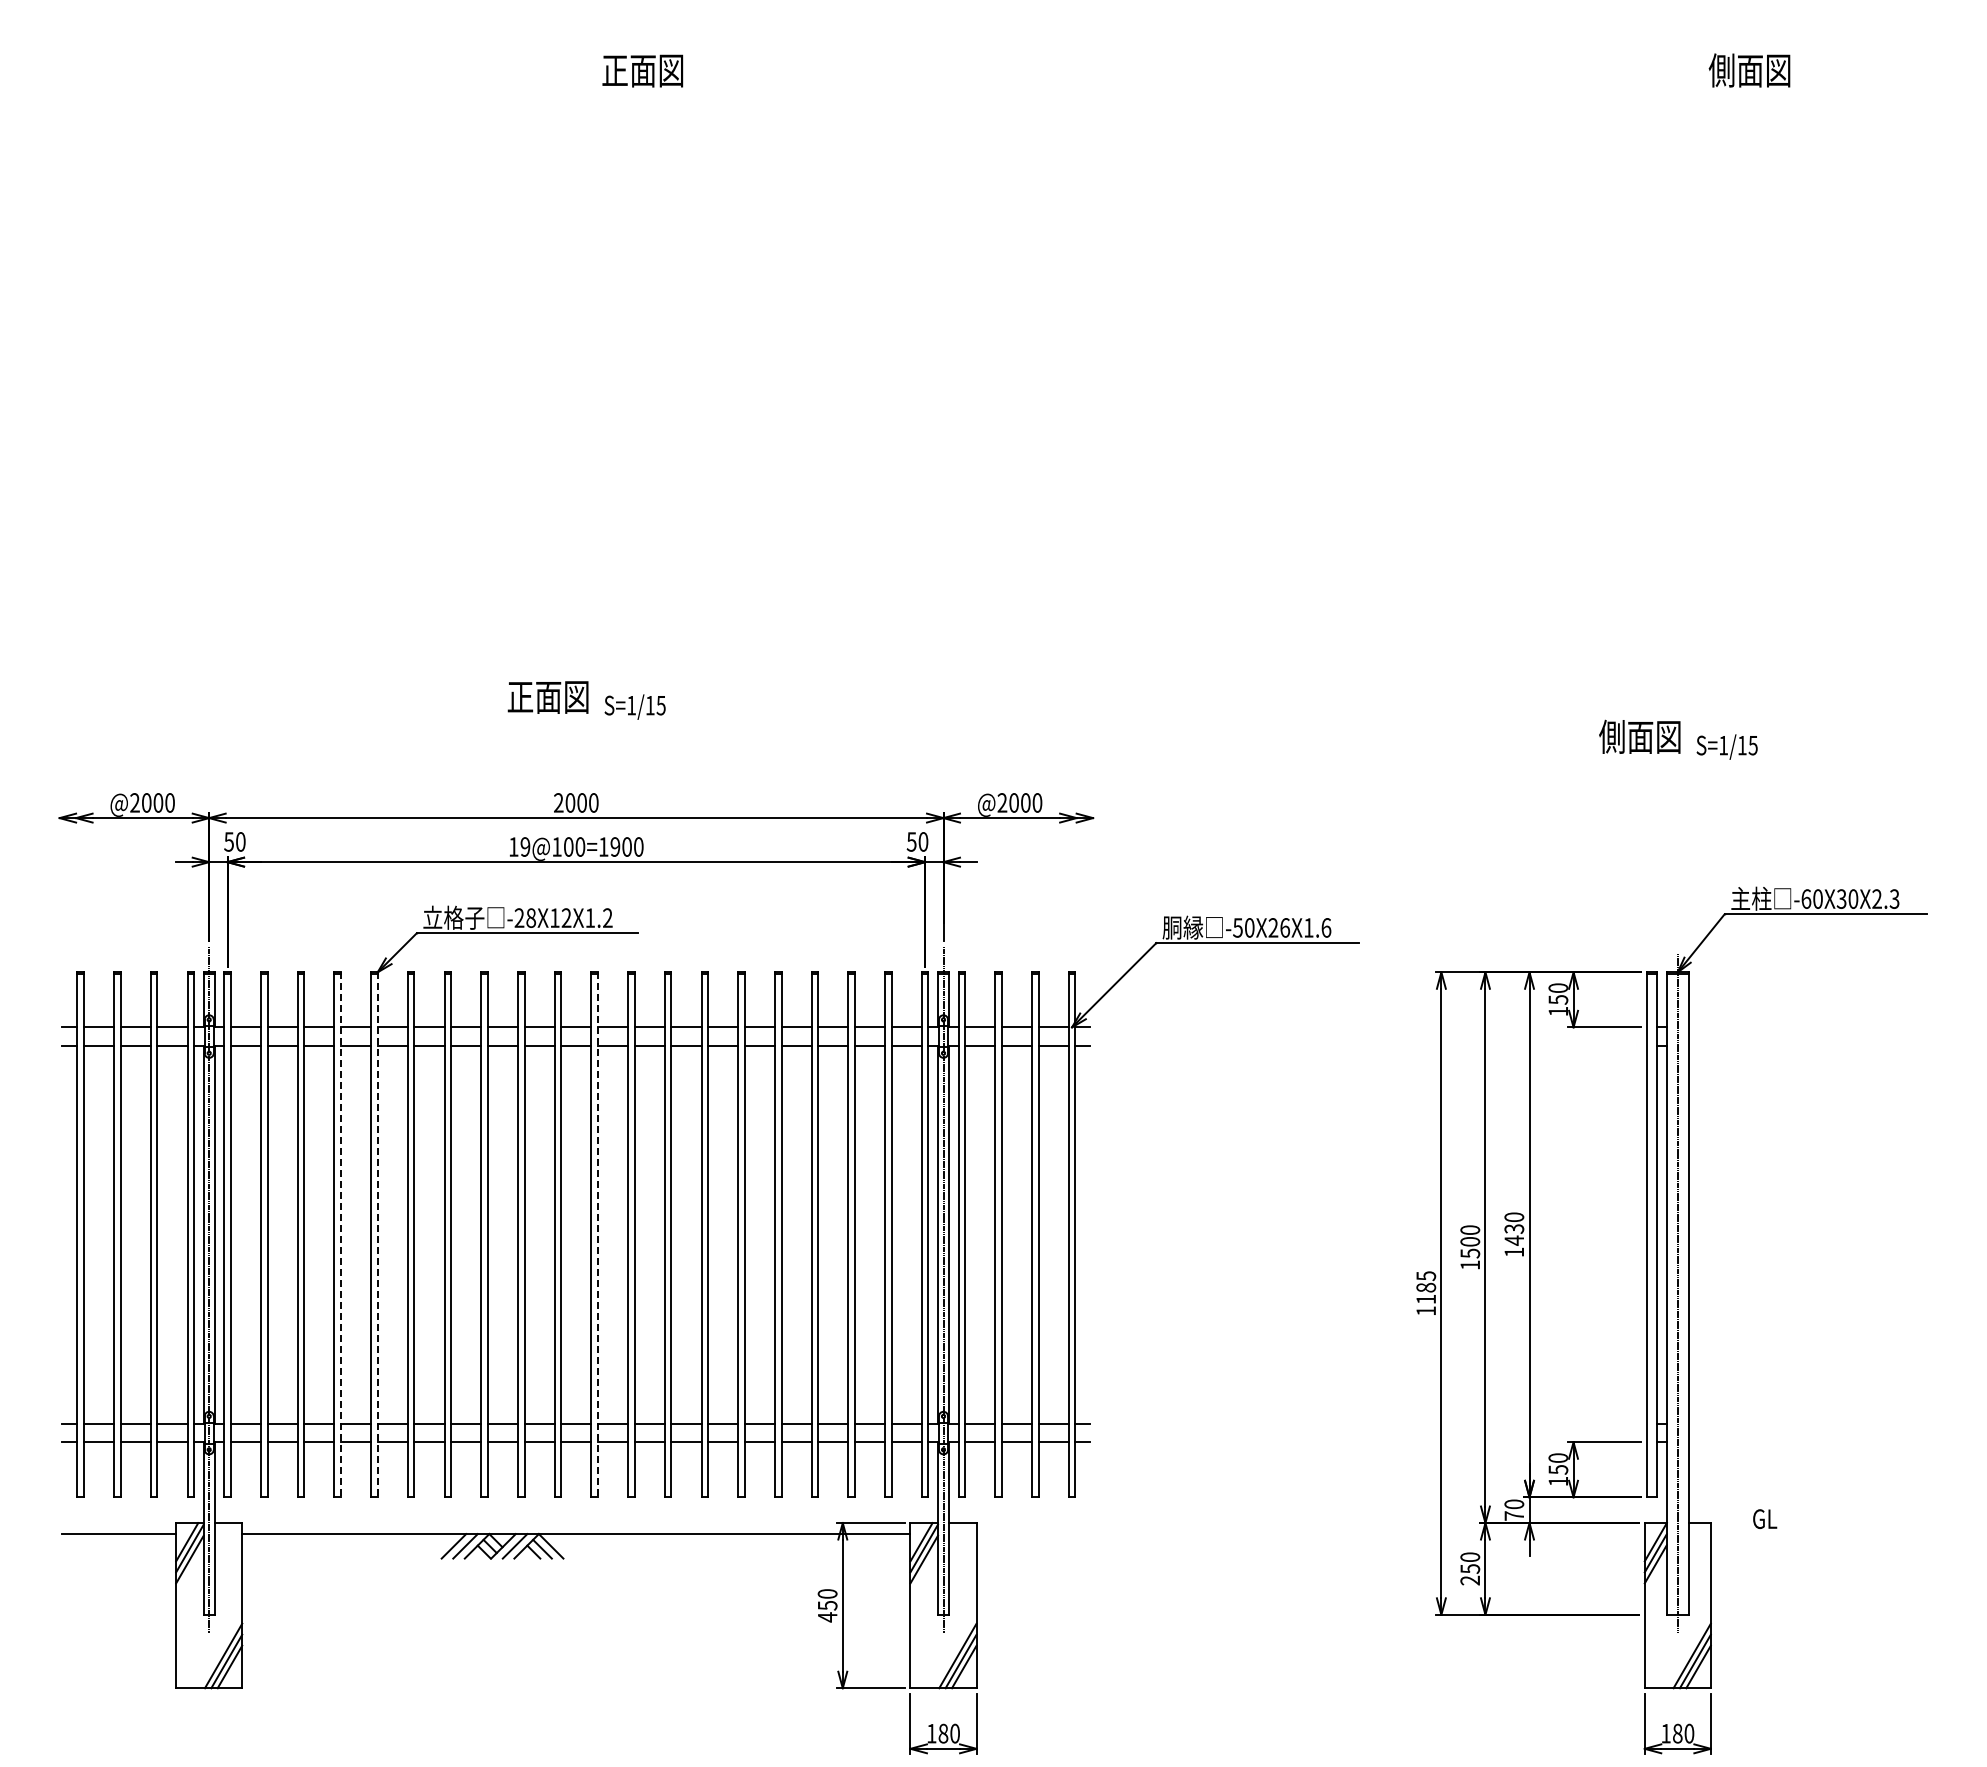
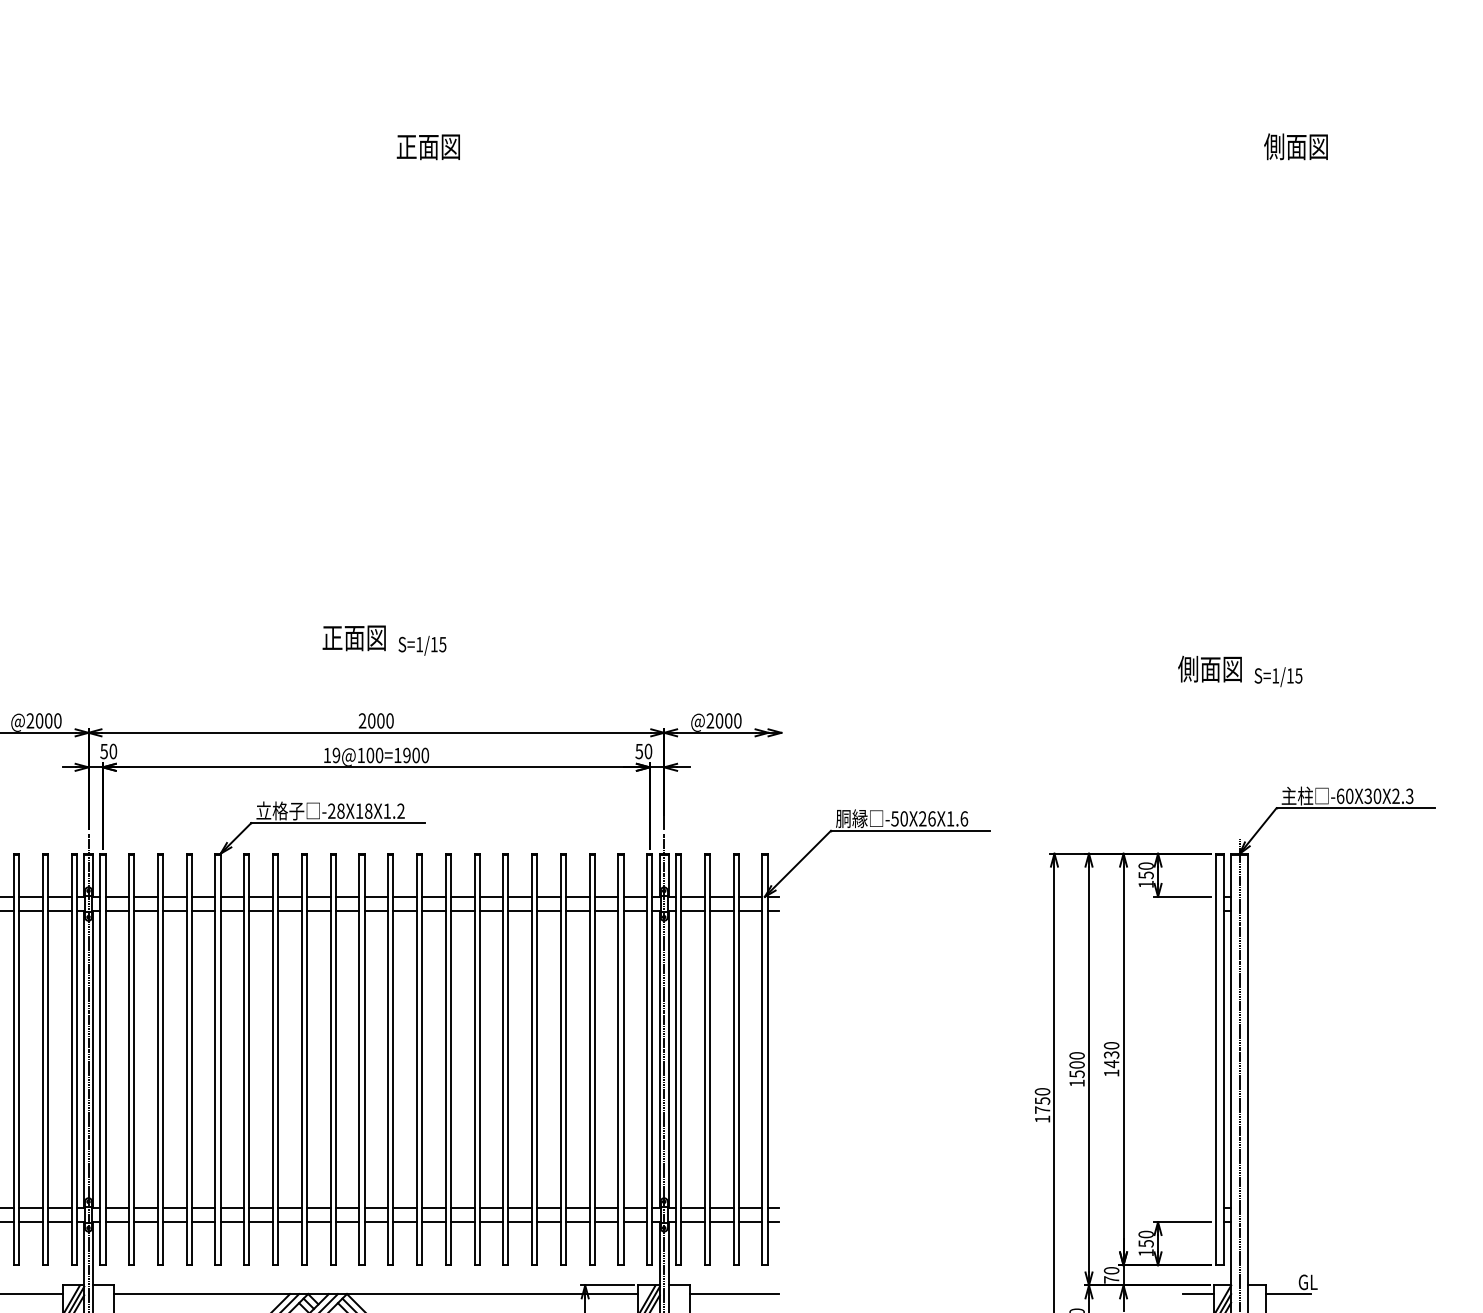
text: (566, 917) -> (368, 810), -28X12X1.2 -> -28X18X1.2
line: (341, 1234) -> (192, 1059), dashed -> solid
line: (377, 1234) -> (220, 1059), dashed -> solid
line: (598, 1234) -> (393, 1059), dashed -> solid
text: (1425, 1287) -> (1042, 1100), 1185 -> 1750
line: (1033, 1534) -> (734, 1294), added
line: (1624, 1534) -> (1198, 1294), added
line: (1739, 1534) -> (1288, 1294), added

